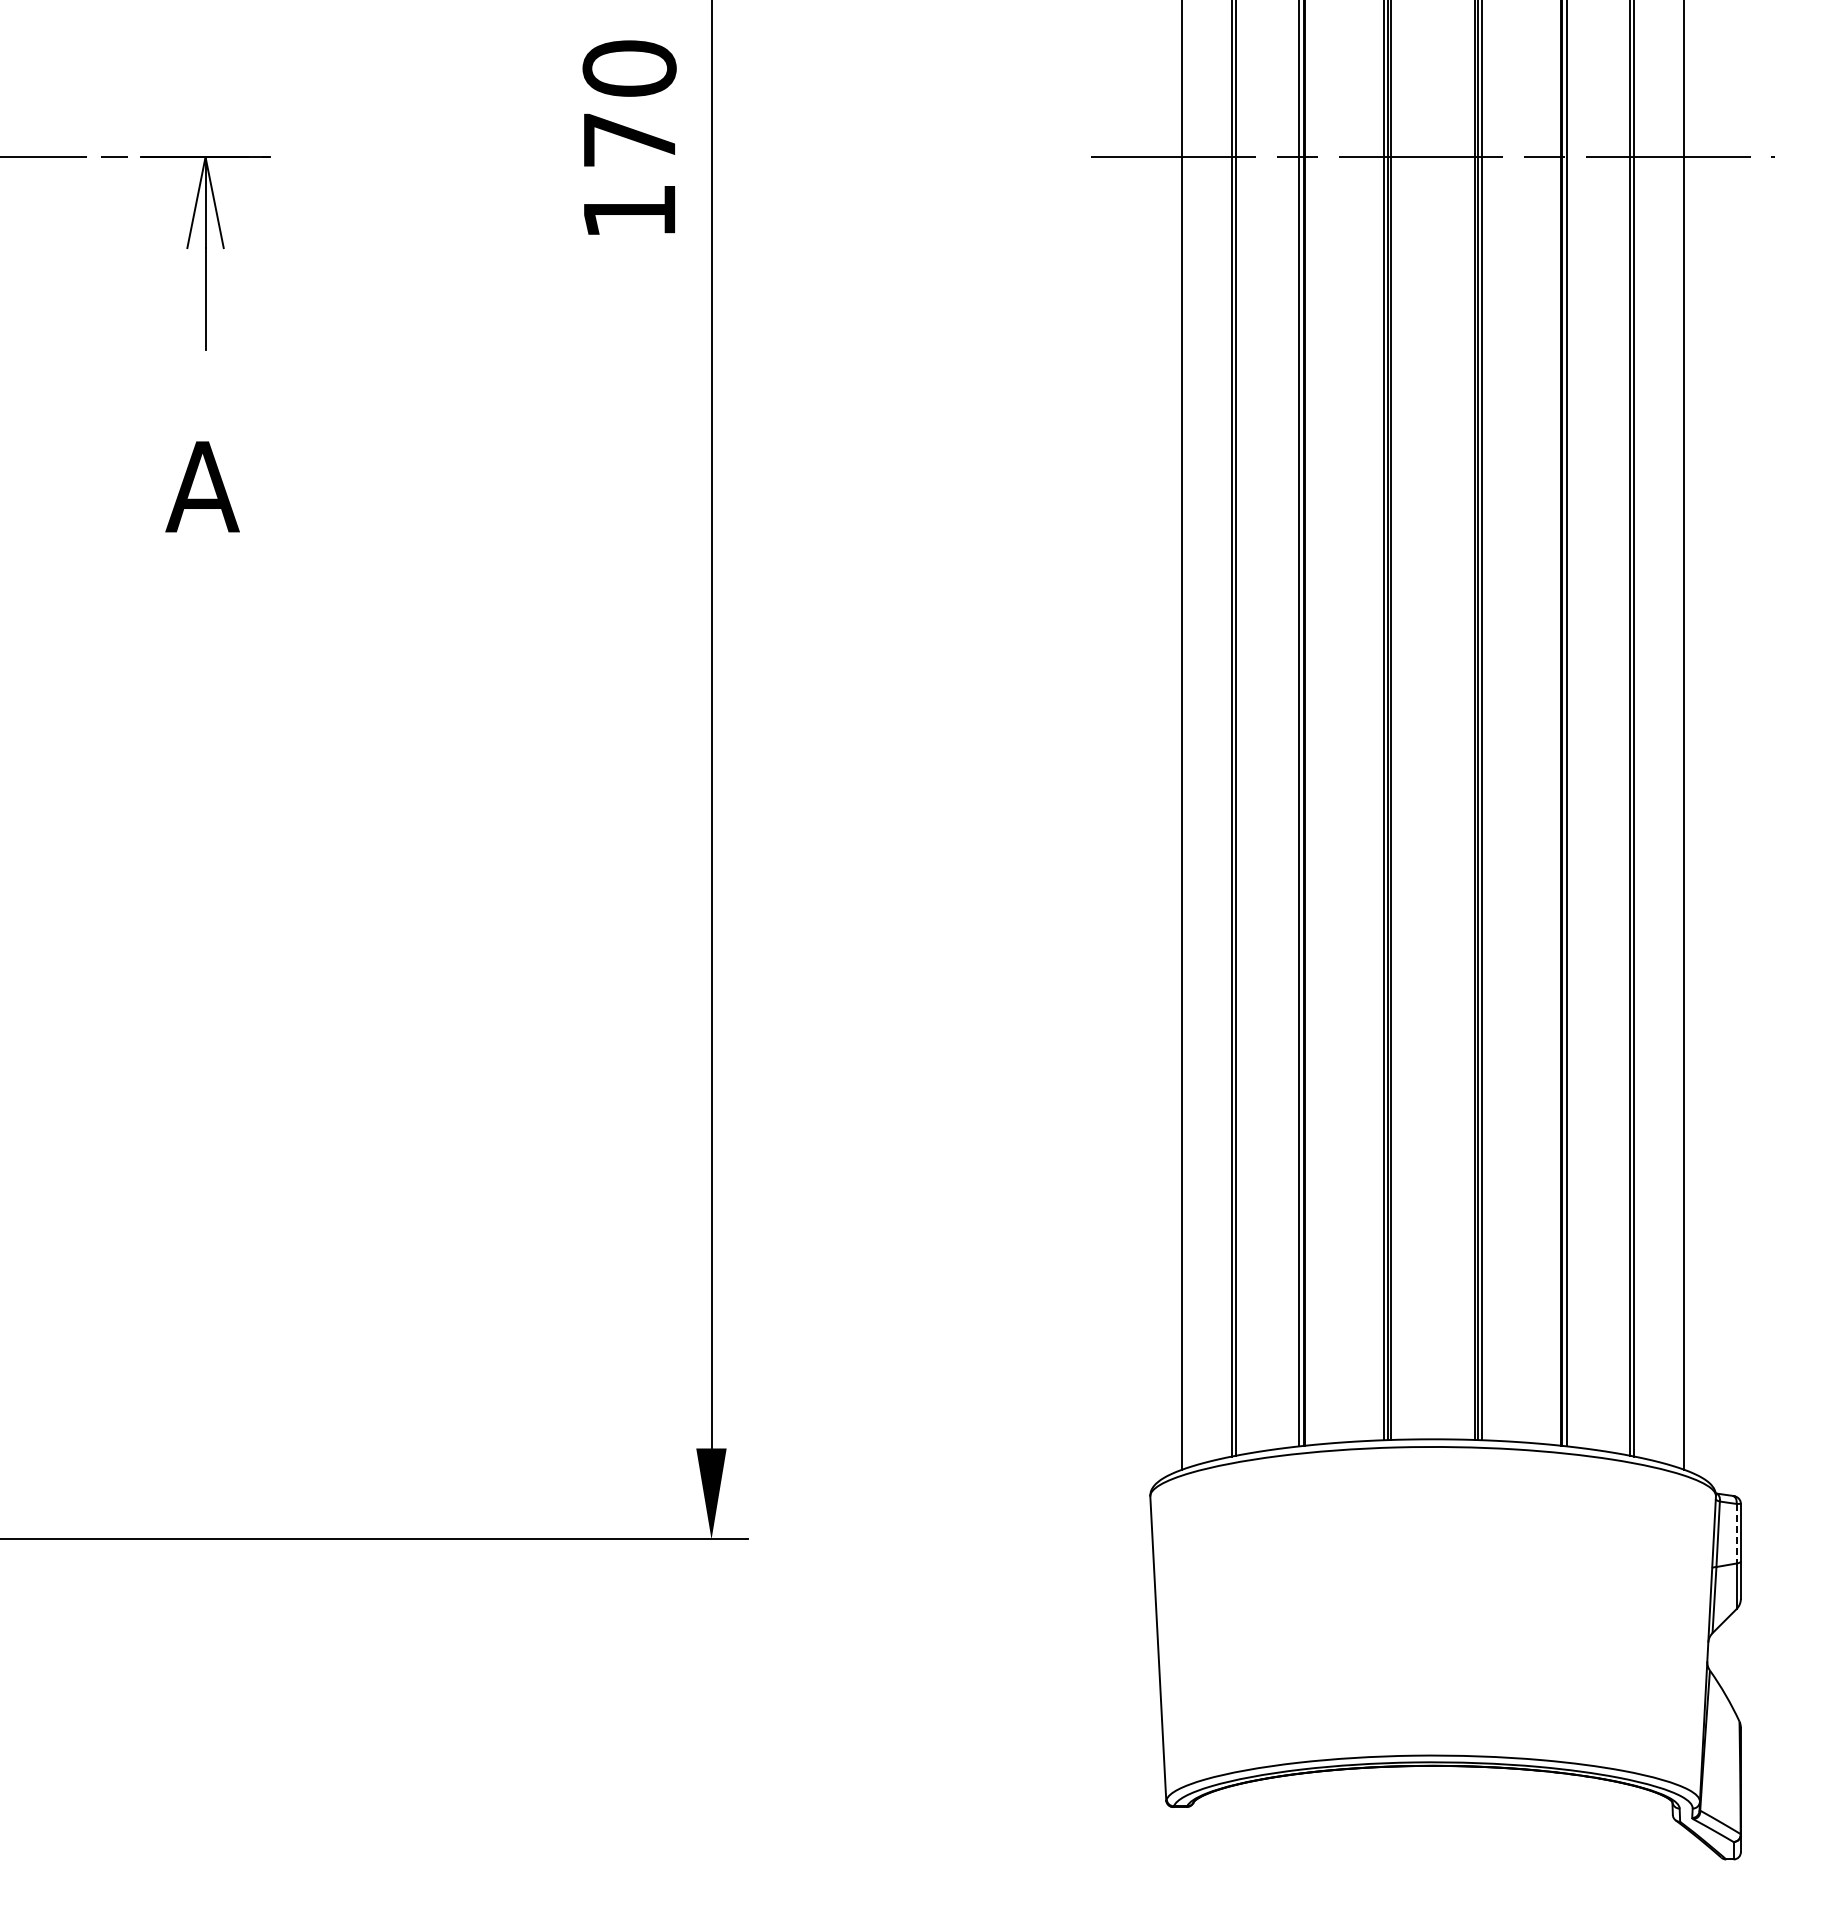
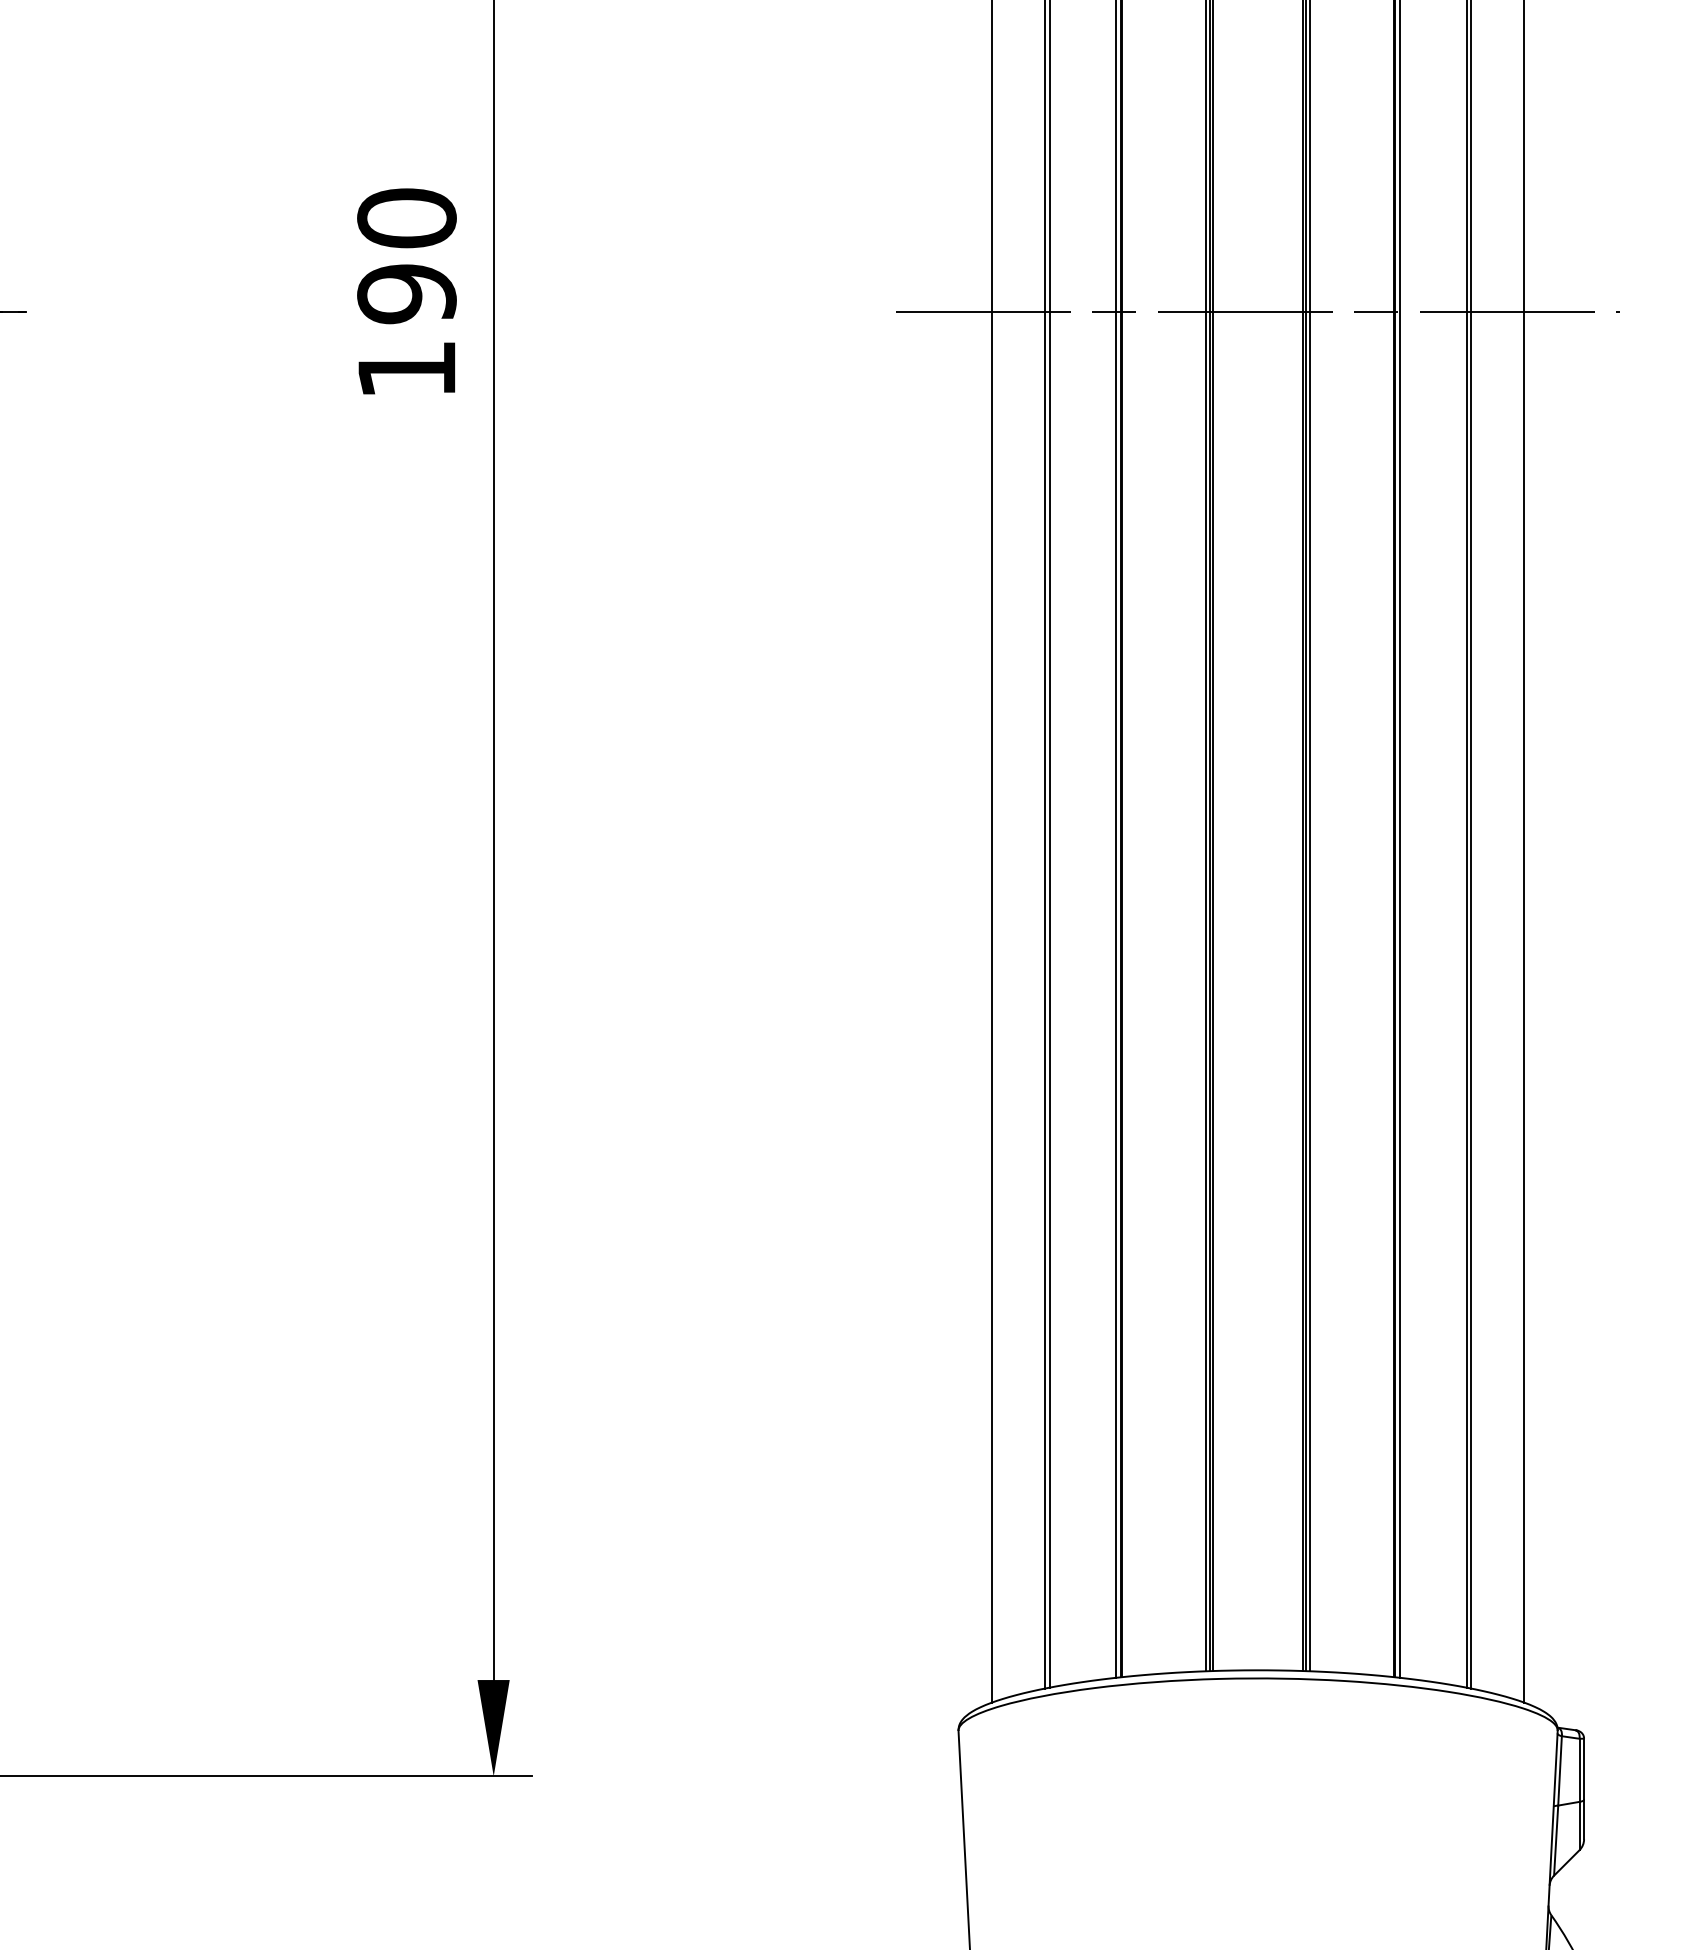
text: (629, 140) -> (406, 294), 170 -> 190
line: (1736, 1533) -> (1579, 1770), dashed -> solid

